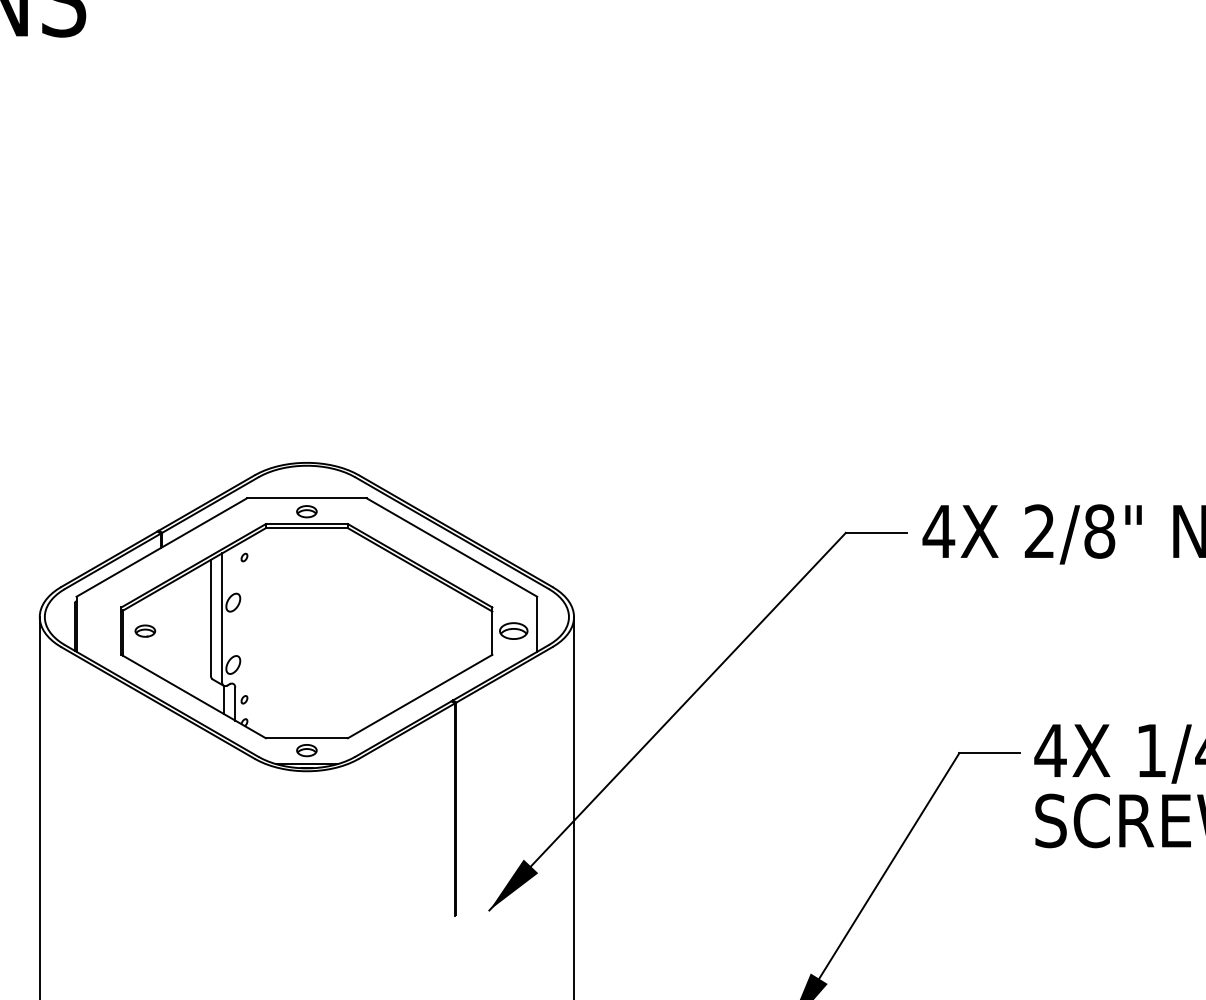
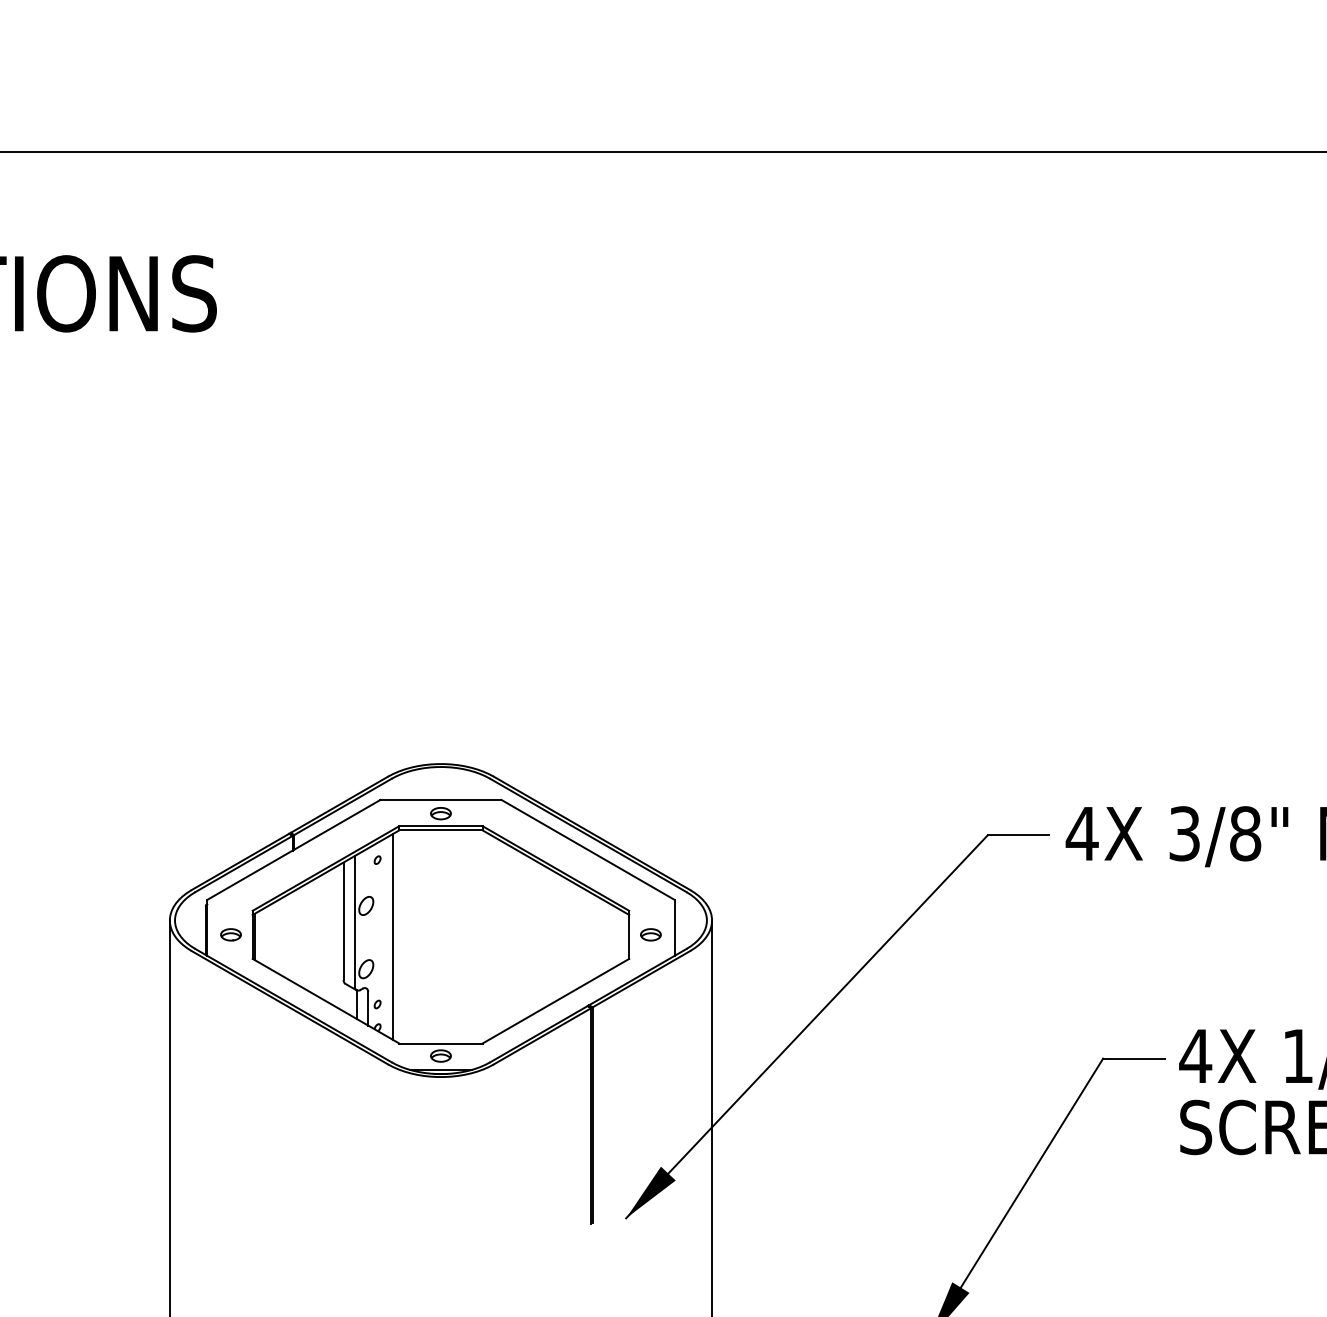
text: (1039, 531) -> (1184, 833), 2/8" -> 3/8"
part: (144, 630) -> (230, 934), moved
part: (513, 630) -> (650, 934), size x0.71
line: (259, 632) -> (392, 936), added

